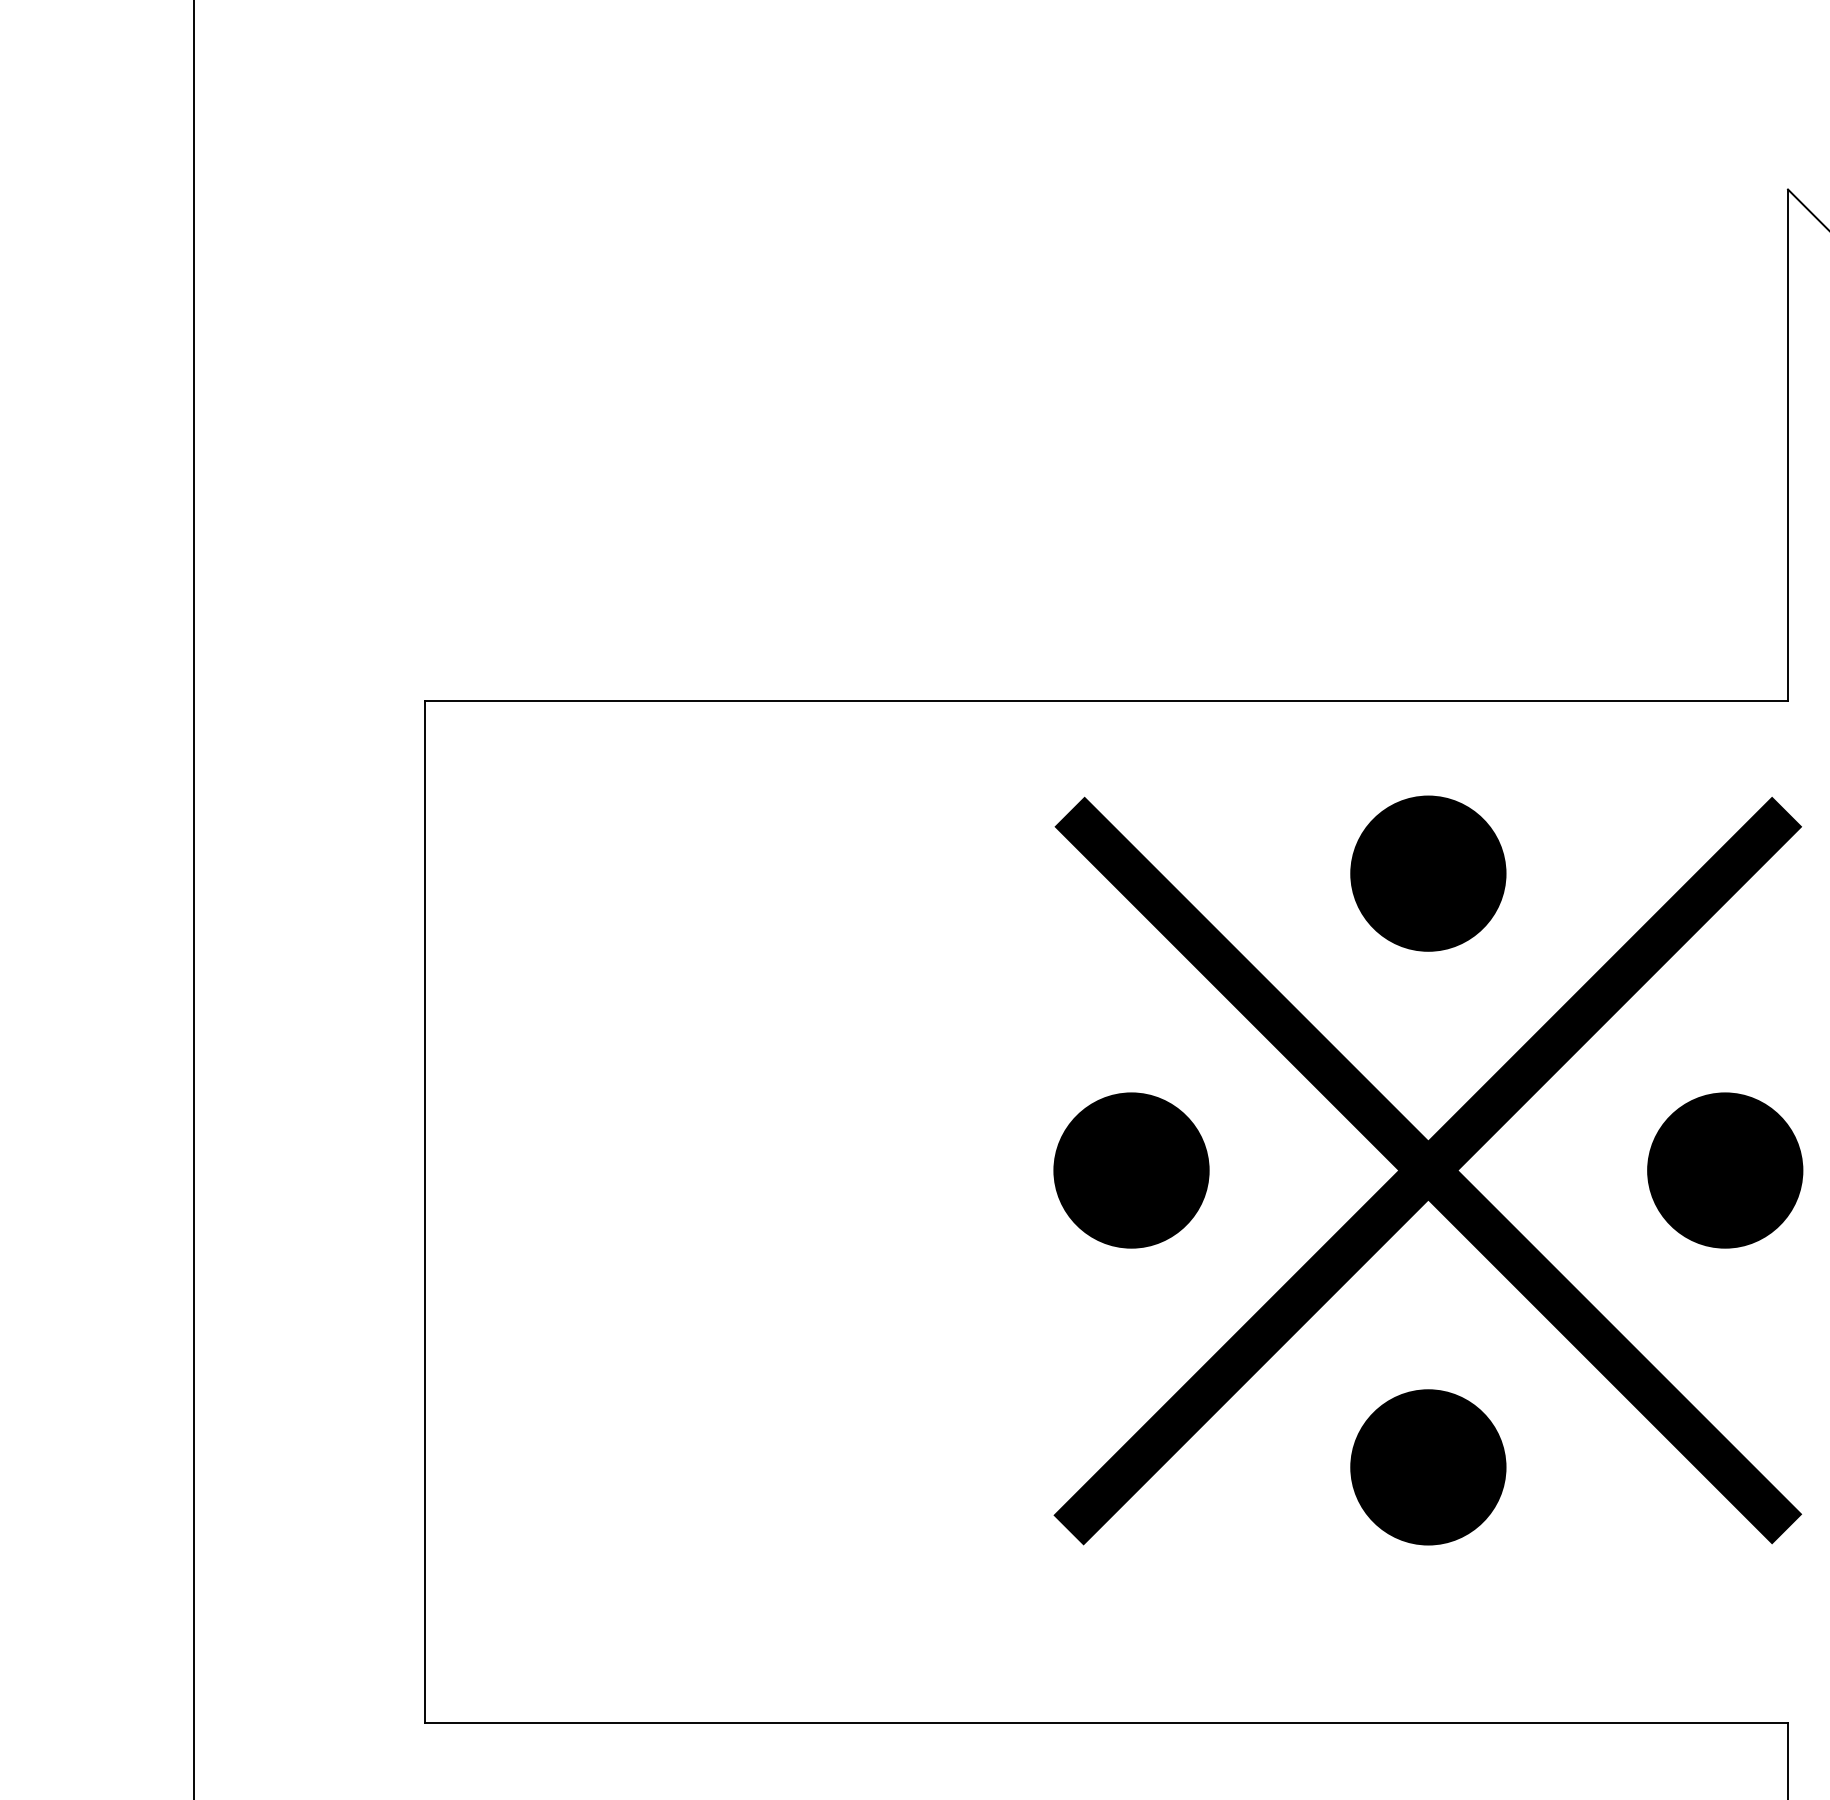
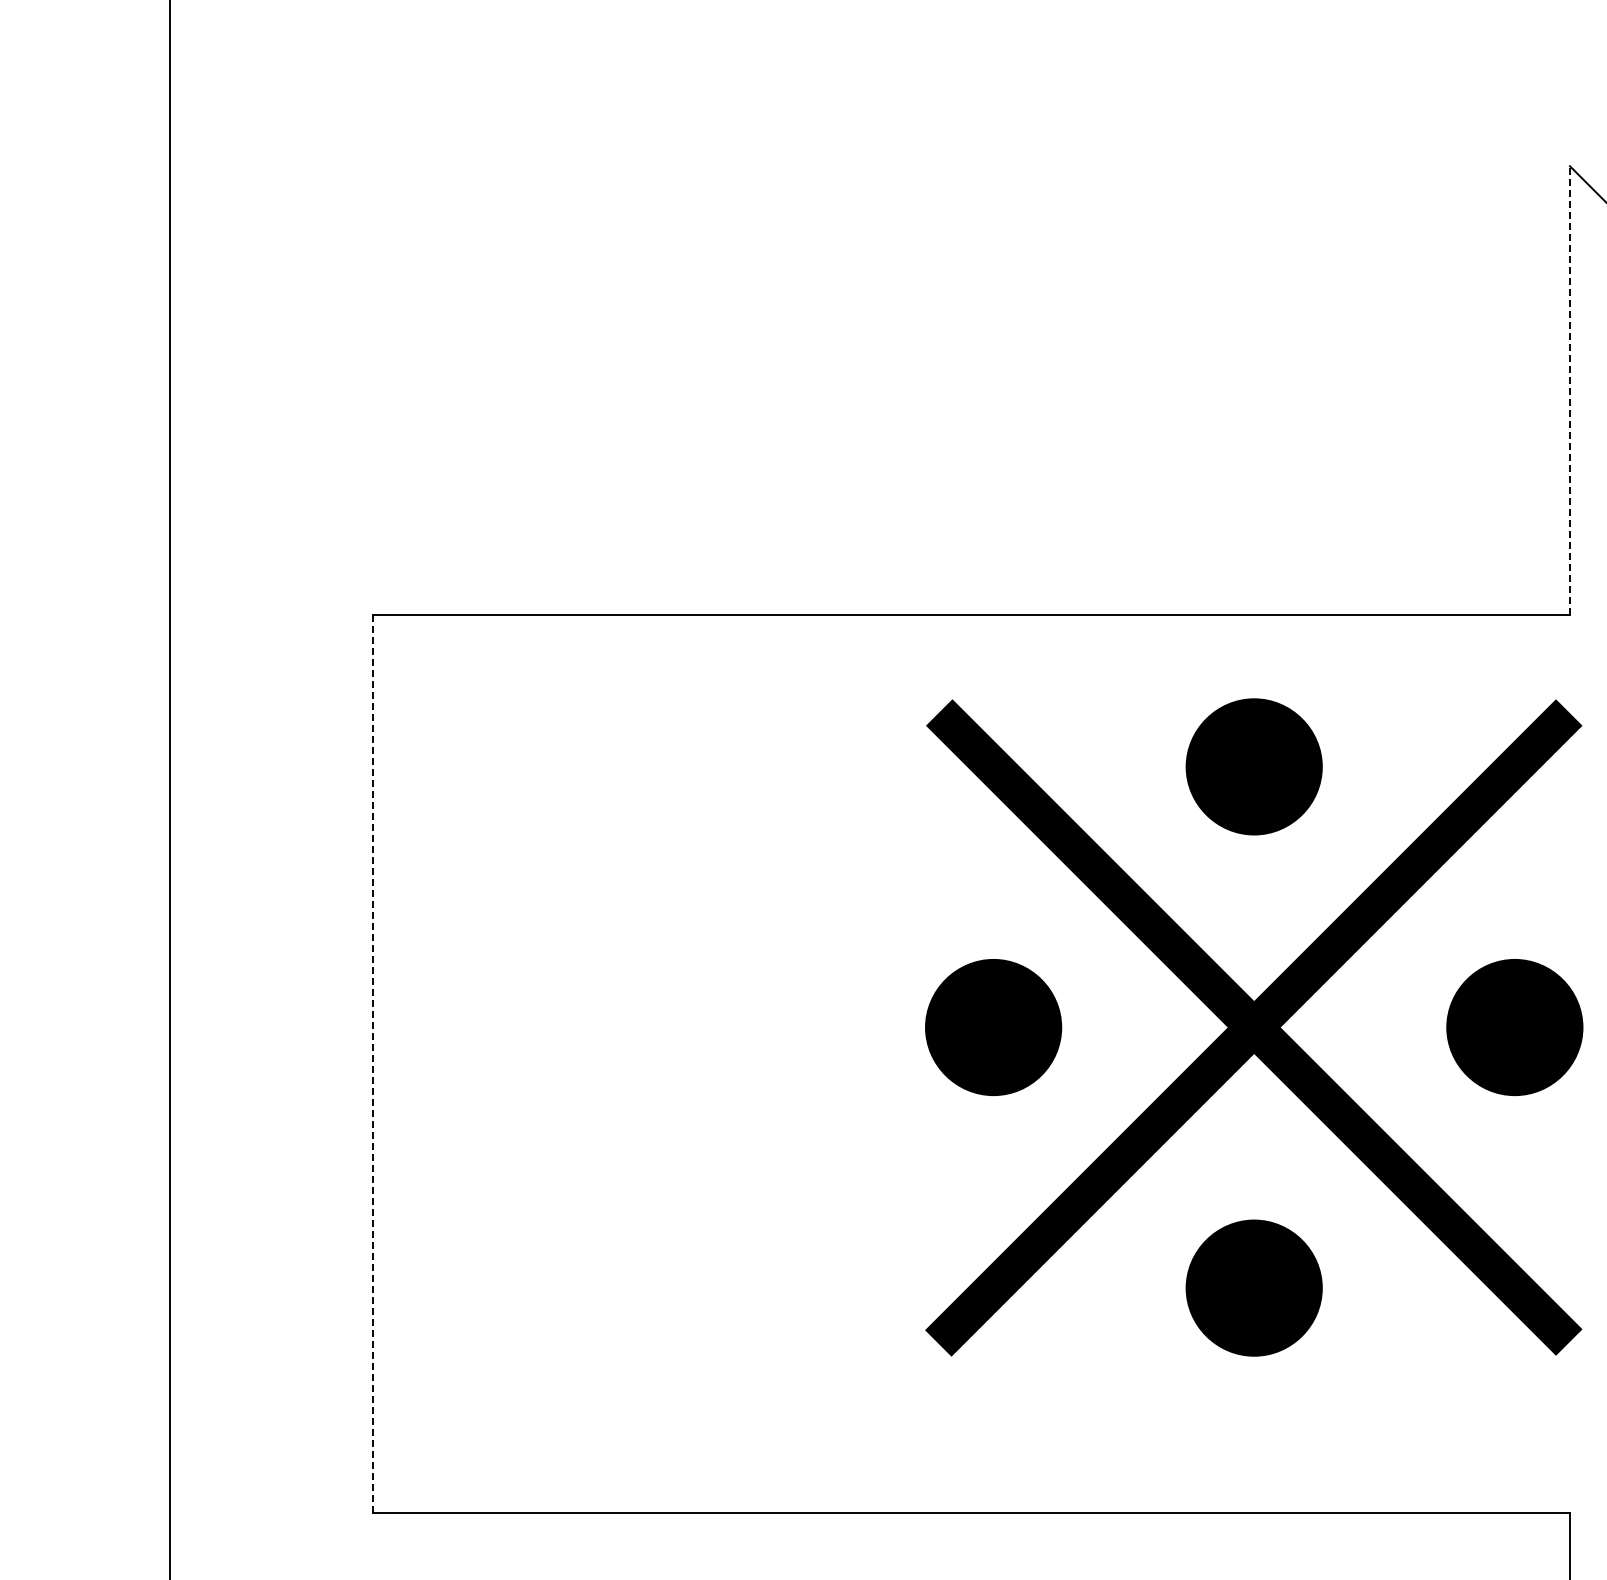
line: (1787, 444) -> (1569, 390), solid -> dashed
line: (424, 1211) -> (372, 1063), solid -> dashed

